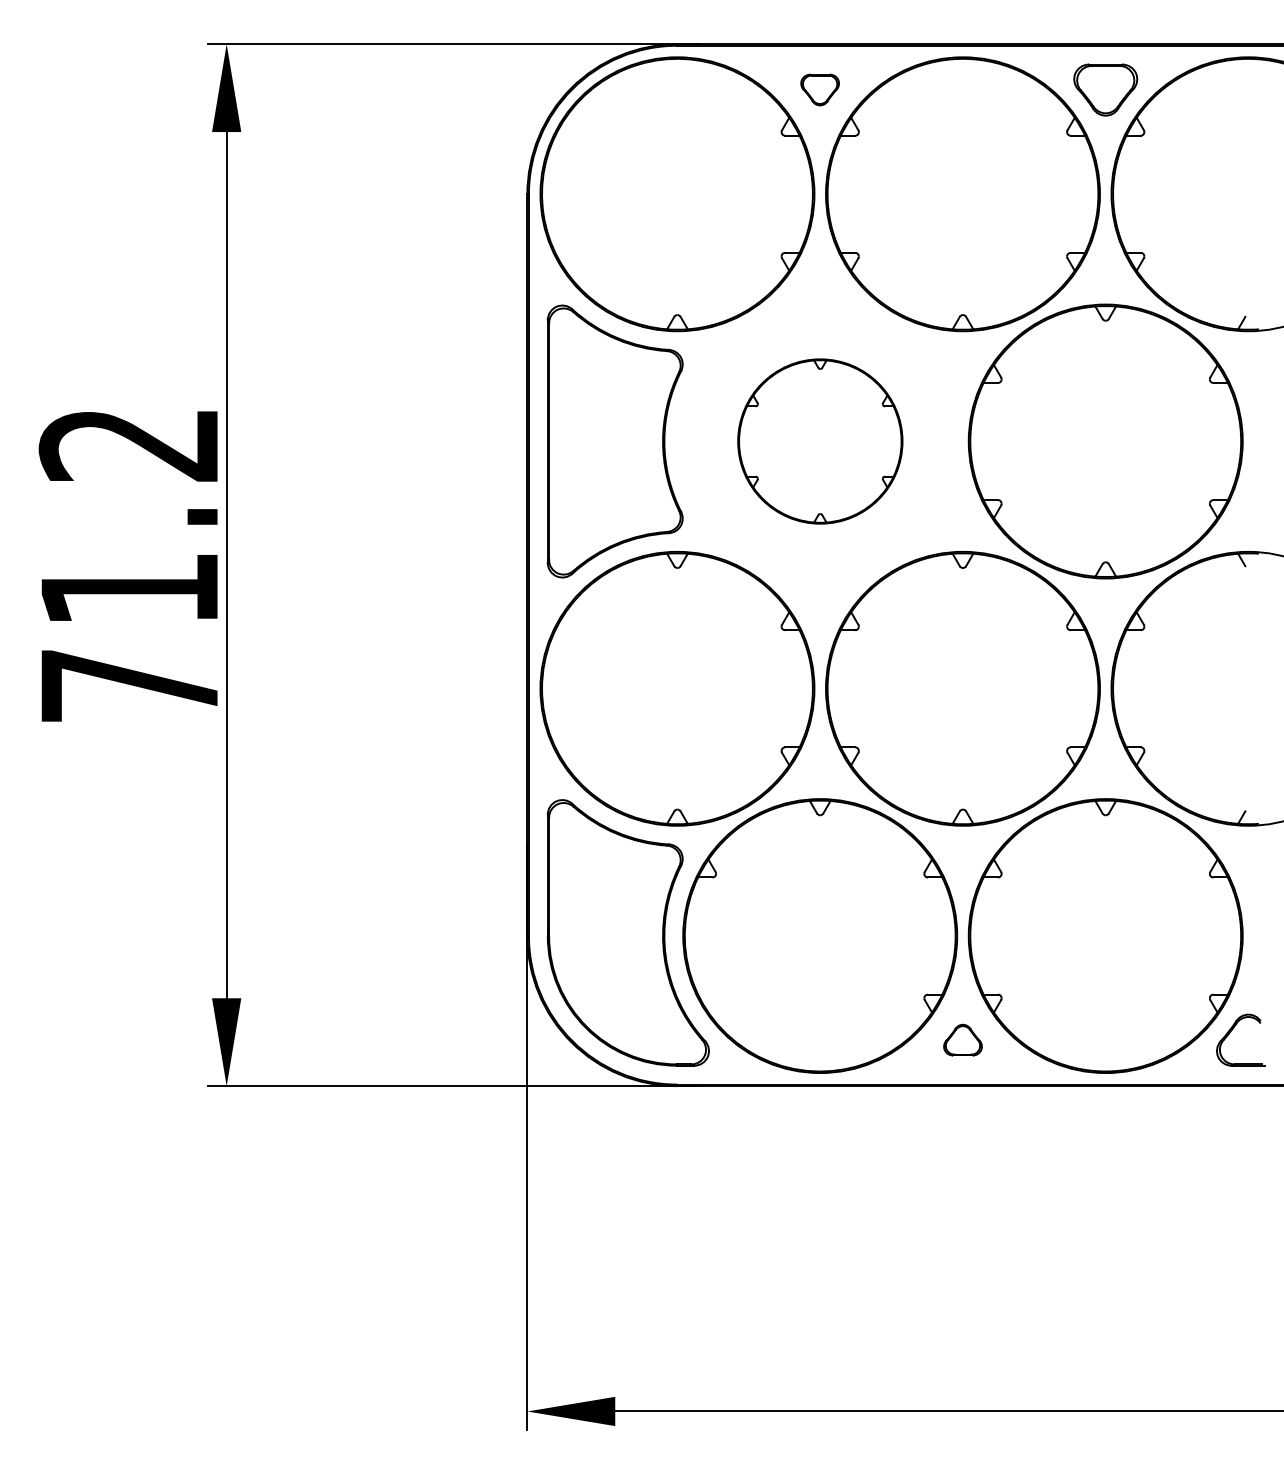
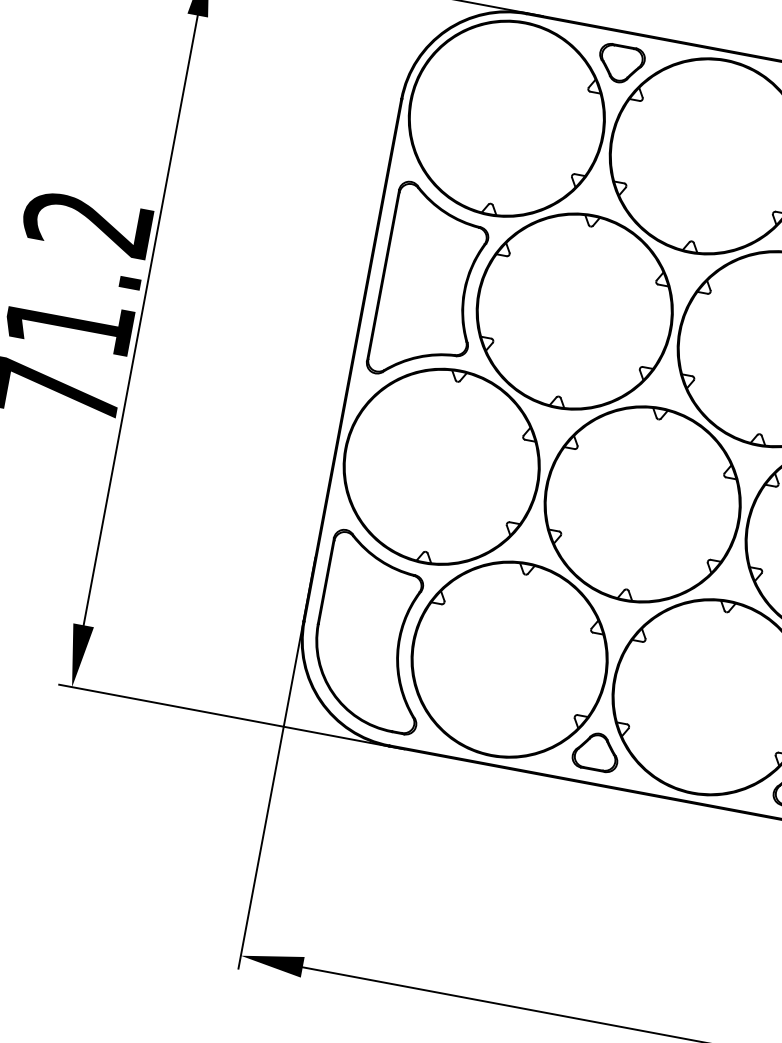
part: (819, 89) -> (620, 63), size x1.67
part: (820, 441) -> (574, 311), size x1.67
part: (962, 1039) -> (596, 751), size x1.67

